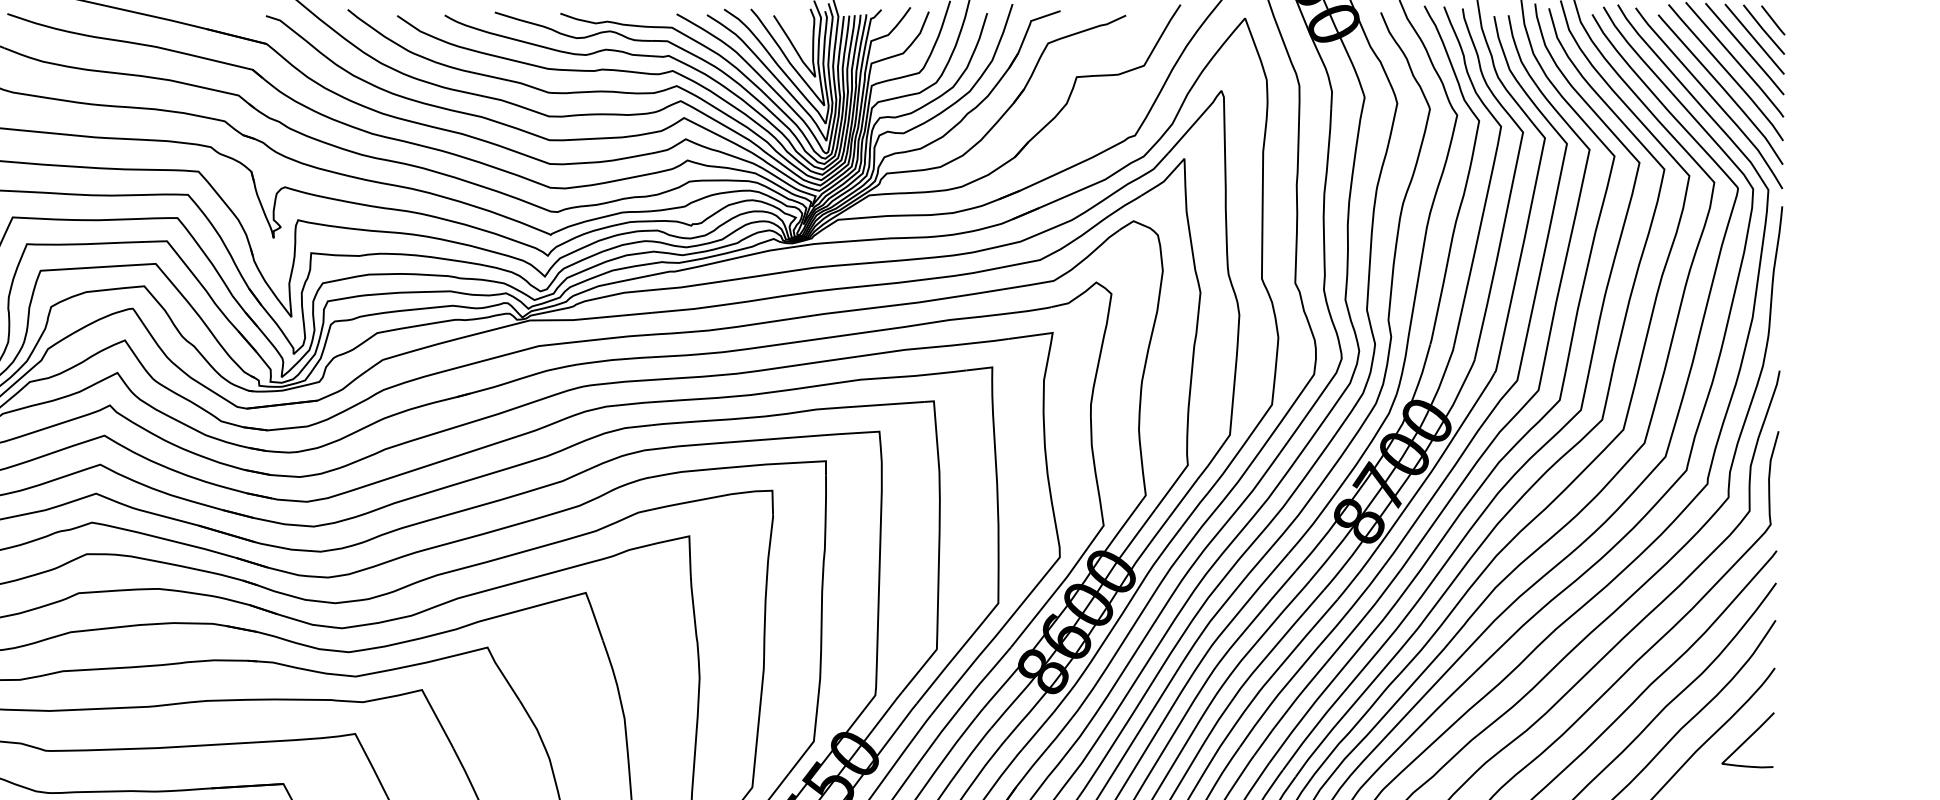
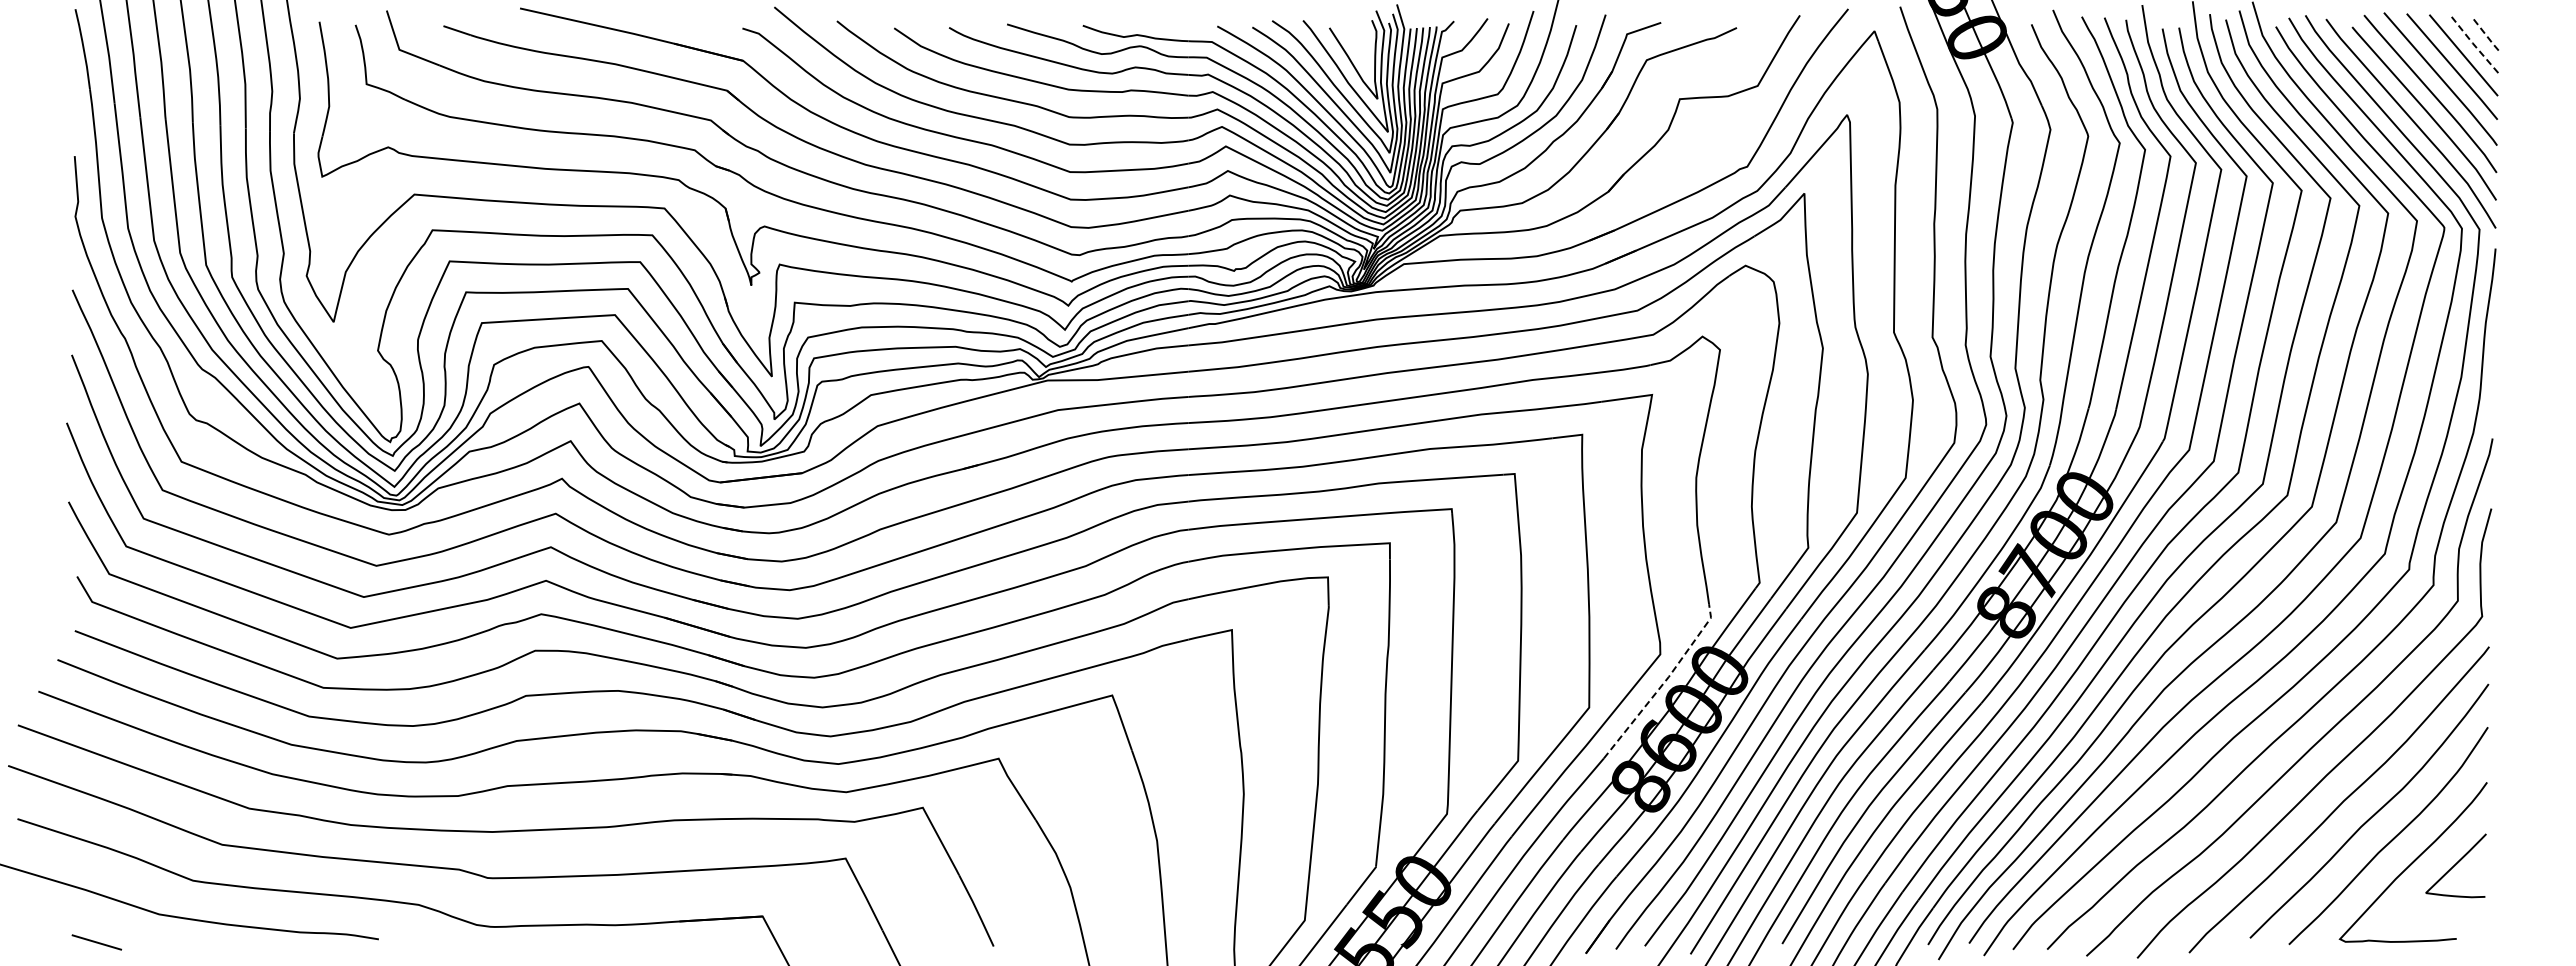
line: (1773, 20) -> (2485, 33), solid -> dashed
line: (1763, 28) -> (2473, 43), solid -> dashed
line: (1062, 582) -> (1663, 683), solid -> dashed

